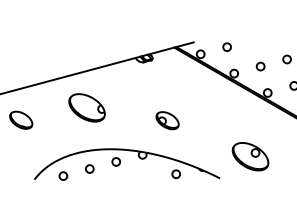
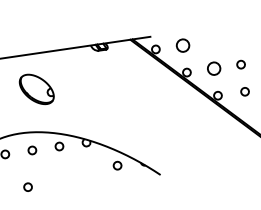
circle: (226, 46) -> (182, 44), size x1.6
circle: (260, 66) -> (213, 68), size x1.6
part: (167, 120) -> (115, 111), removed
part: (250, 156) -> (193, 156), removed
circle: (89, 205) -> (27, 186), added

